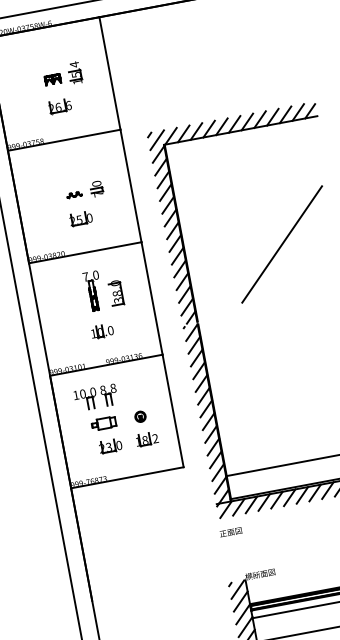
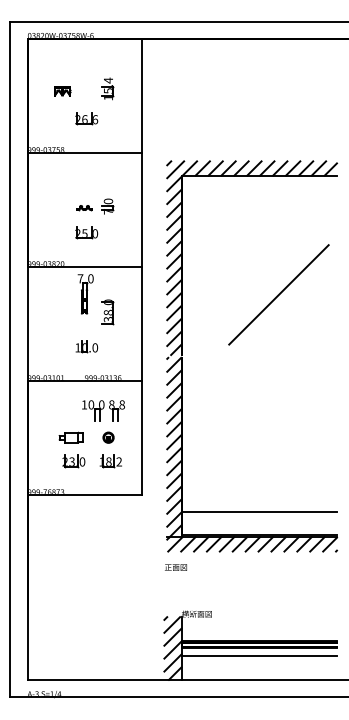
part: (52, 79) -> (62, 91), moved
part: (93, 291) -> (85, 294), moved
part: (95, 397) -> (103, 410), moved

